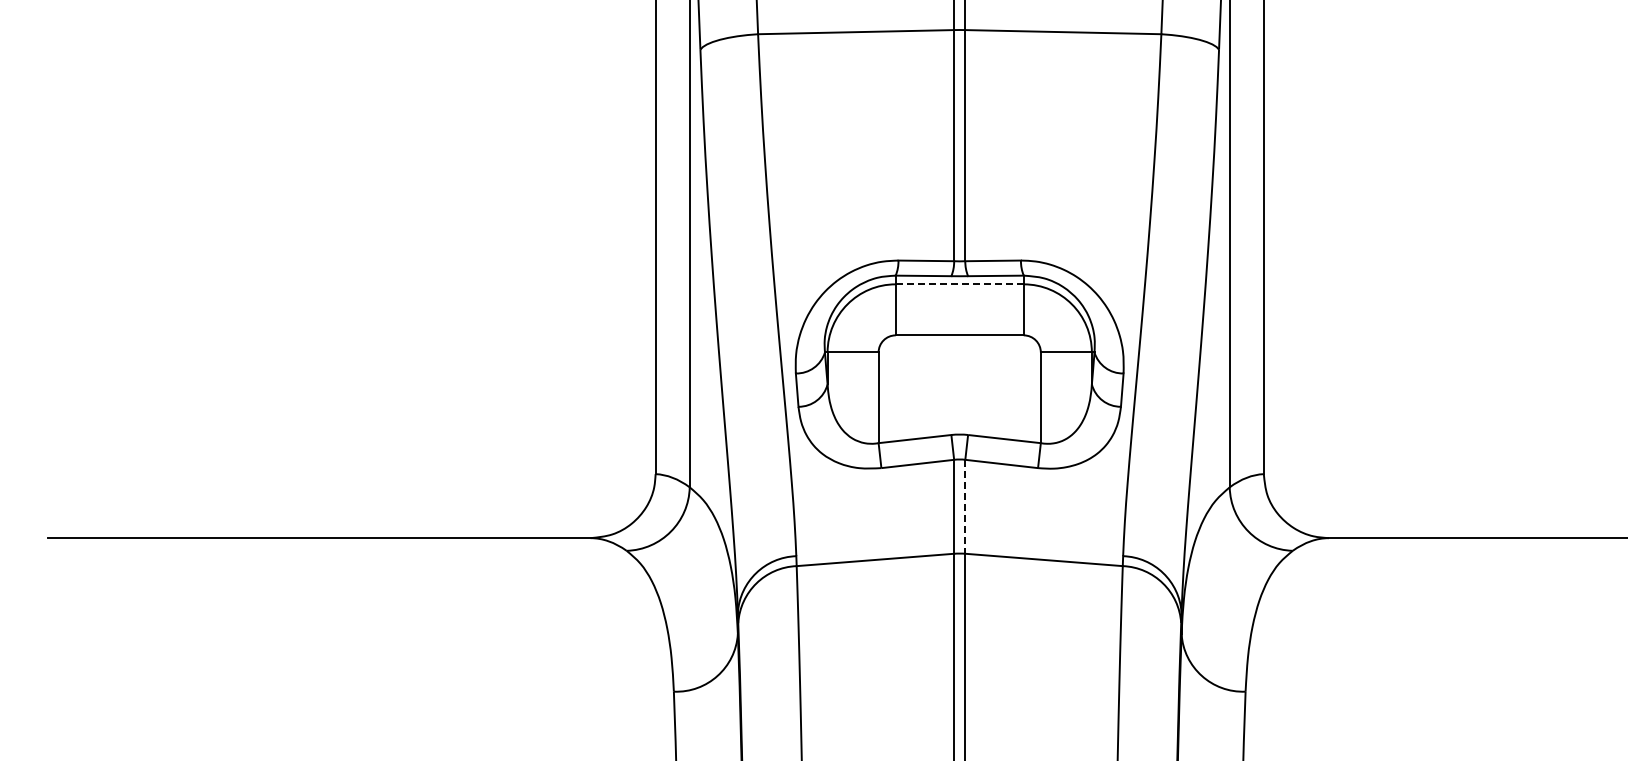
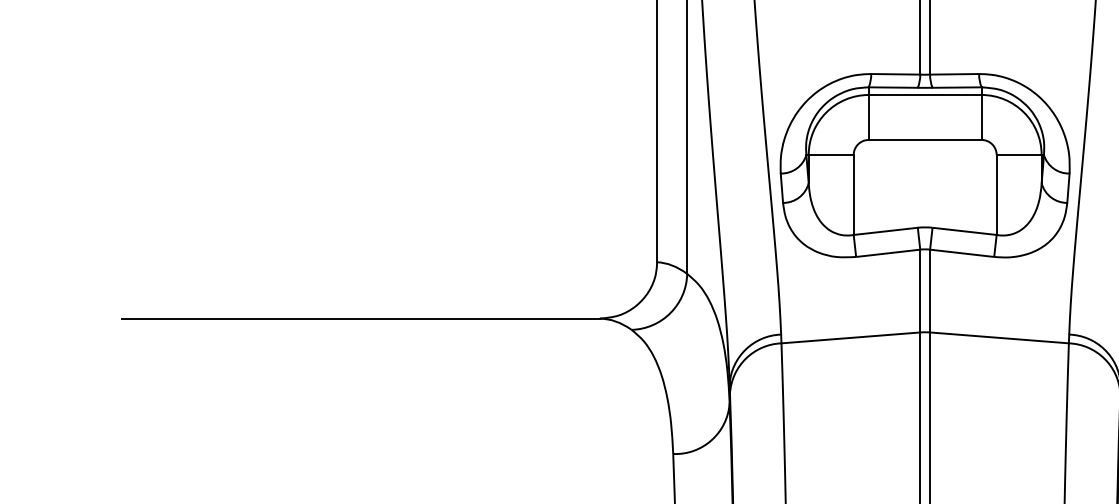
line: (960, 284) -> (925, 95), dashed -> solid
line: (965, 506) -> (930, 290), dashed -> solid

